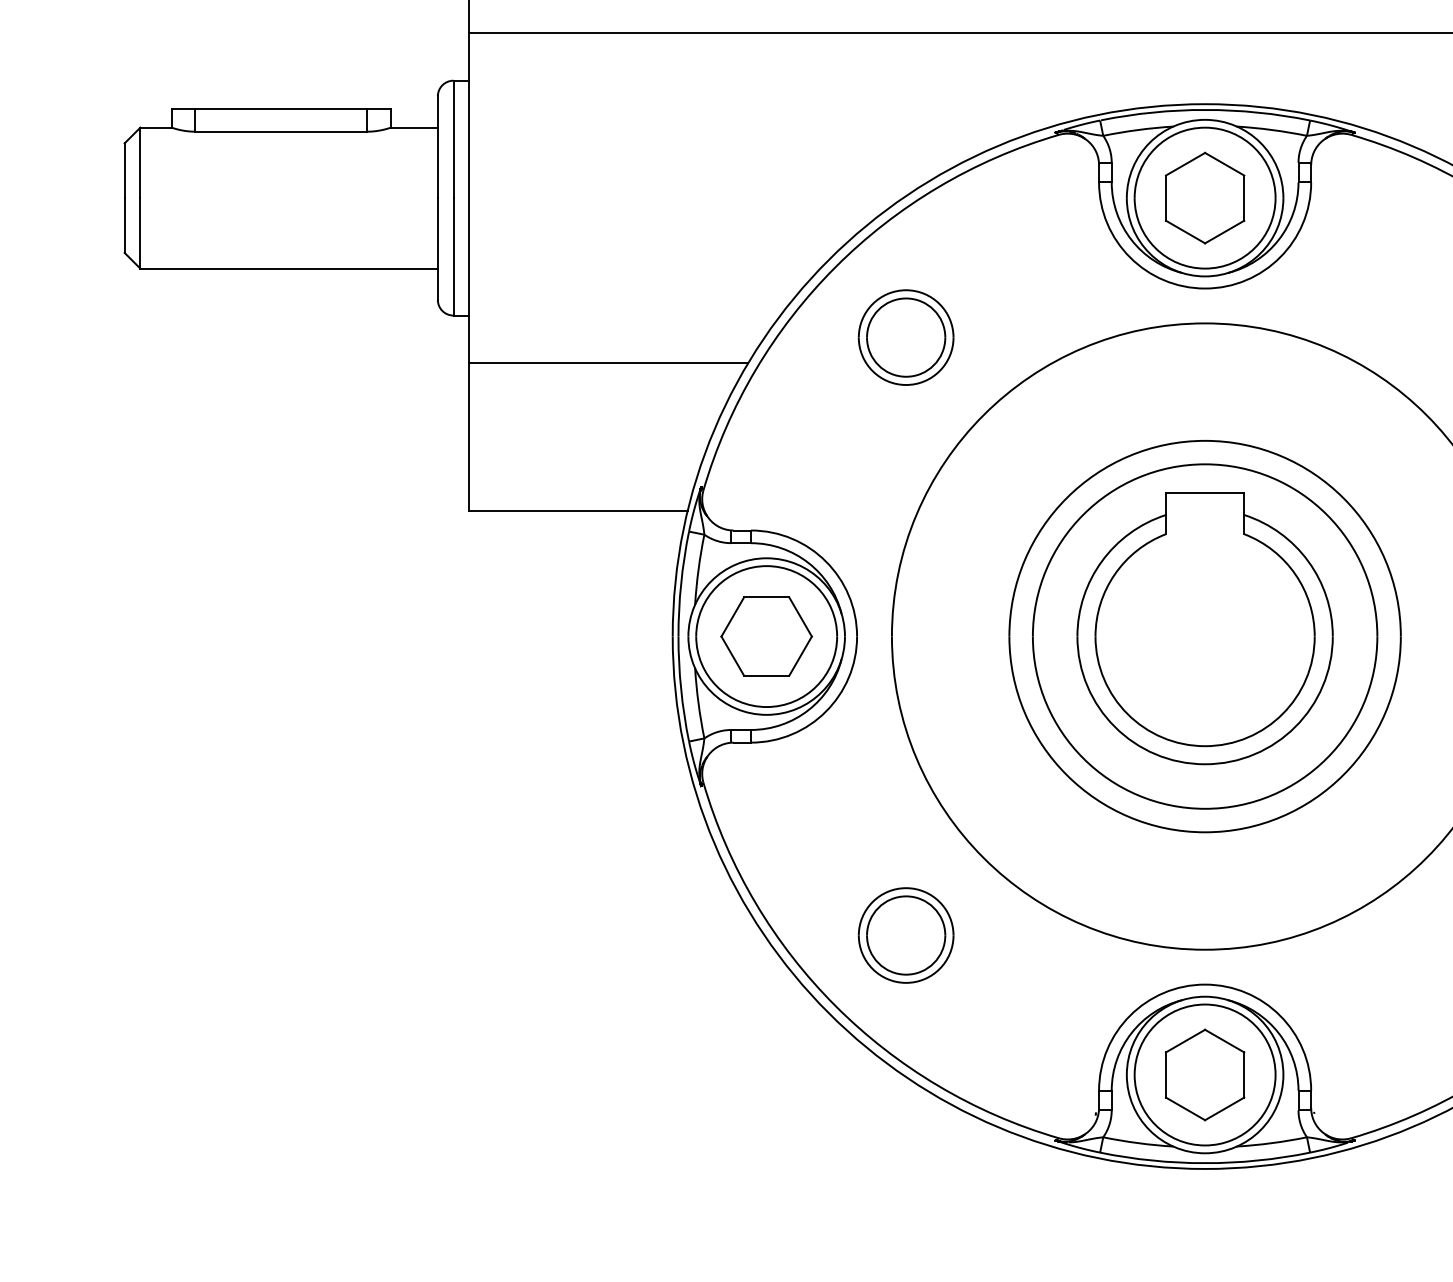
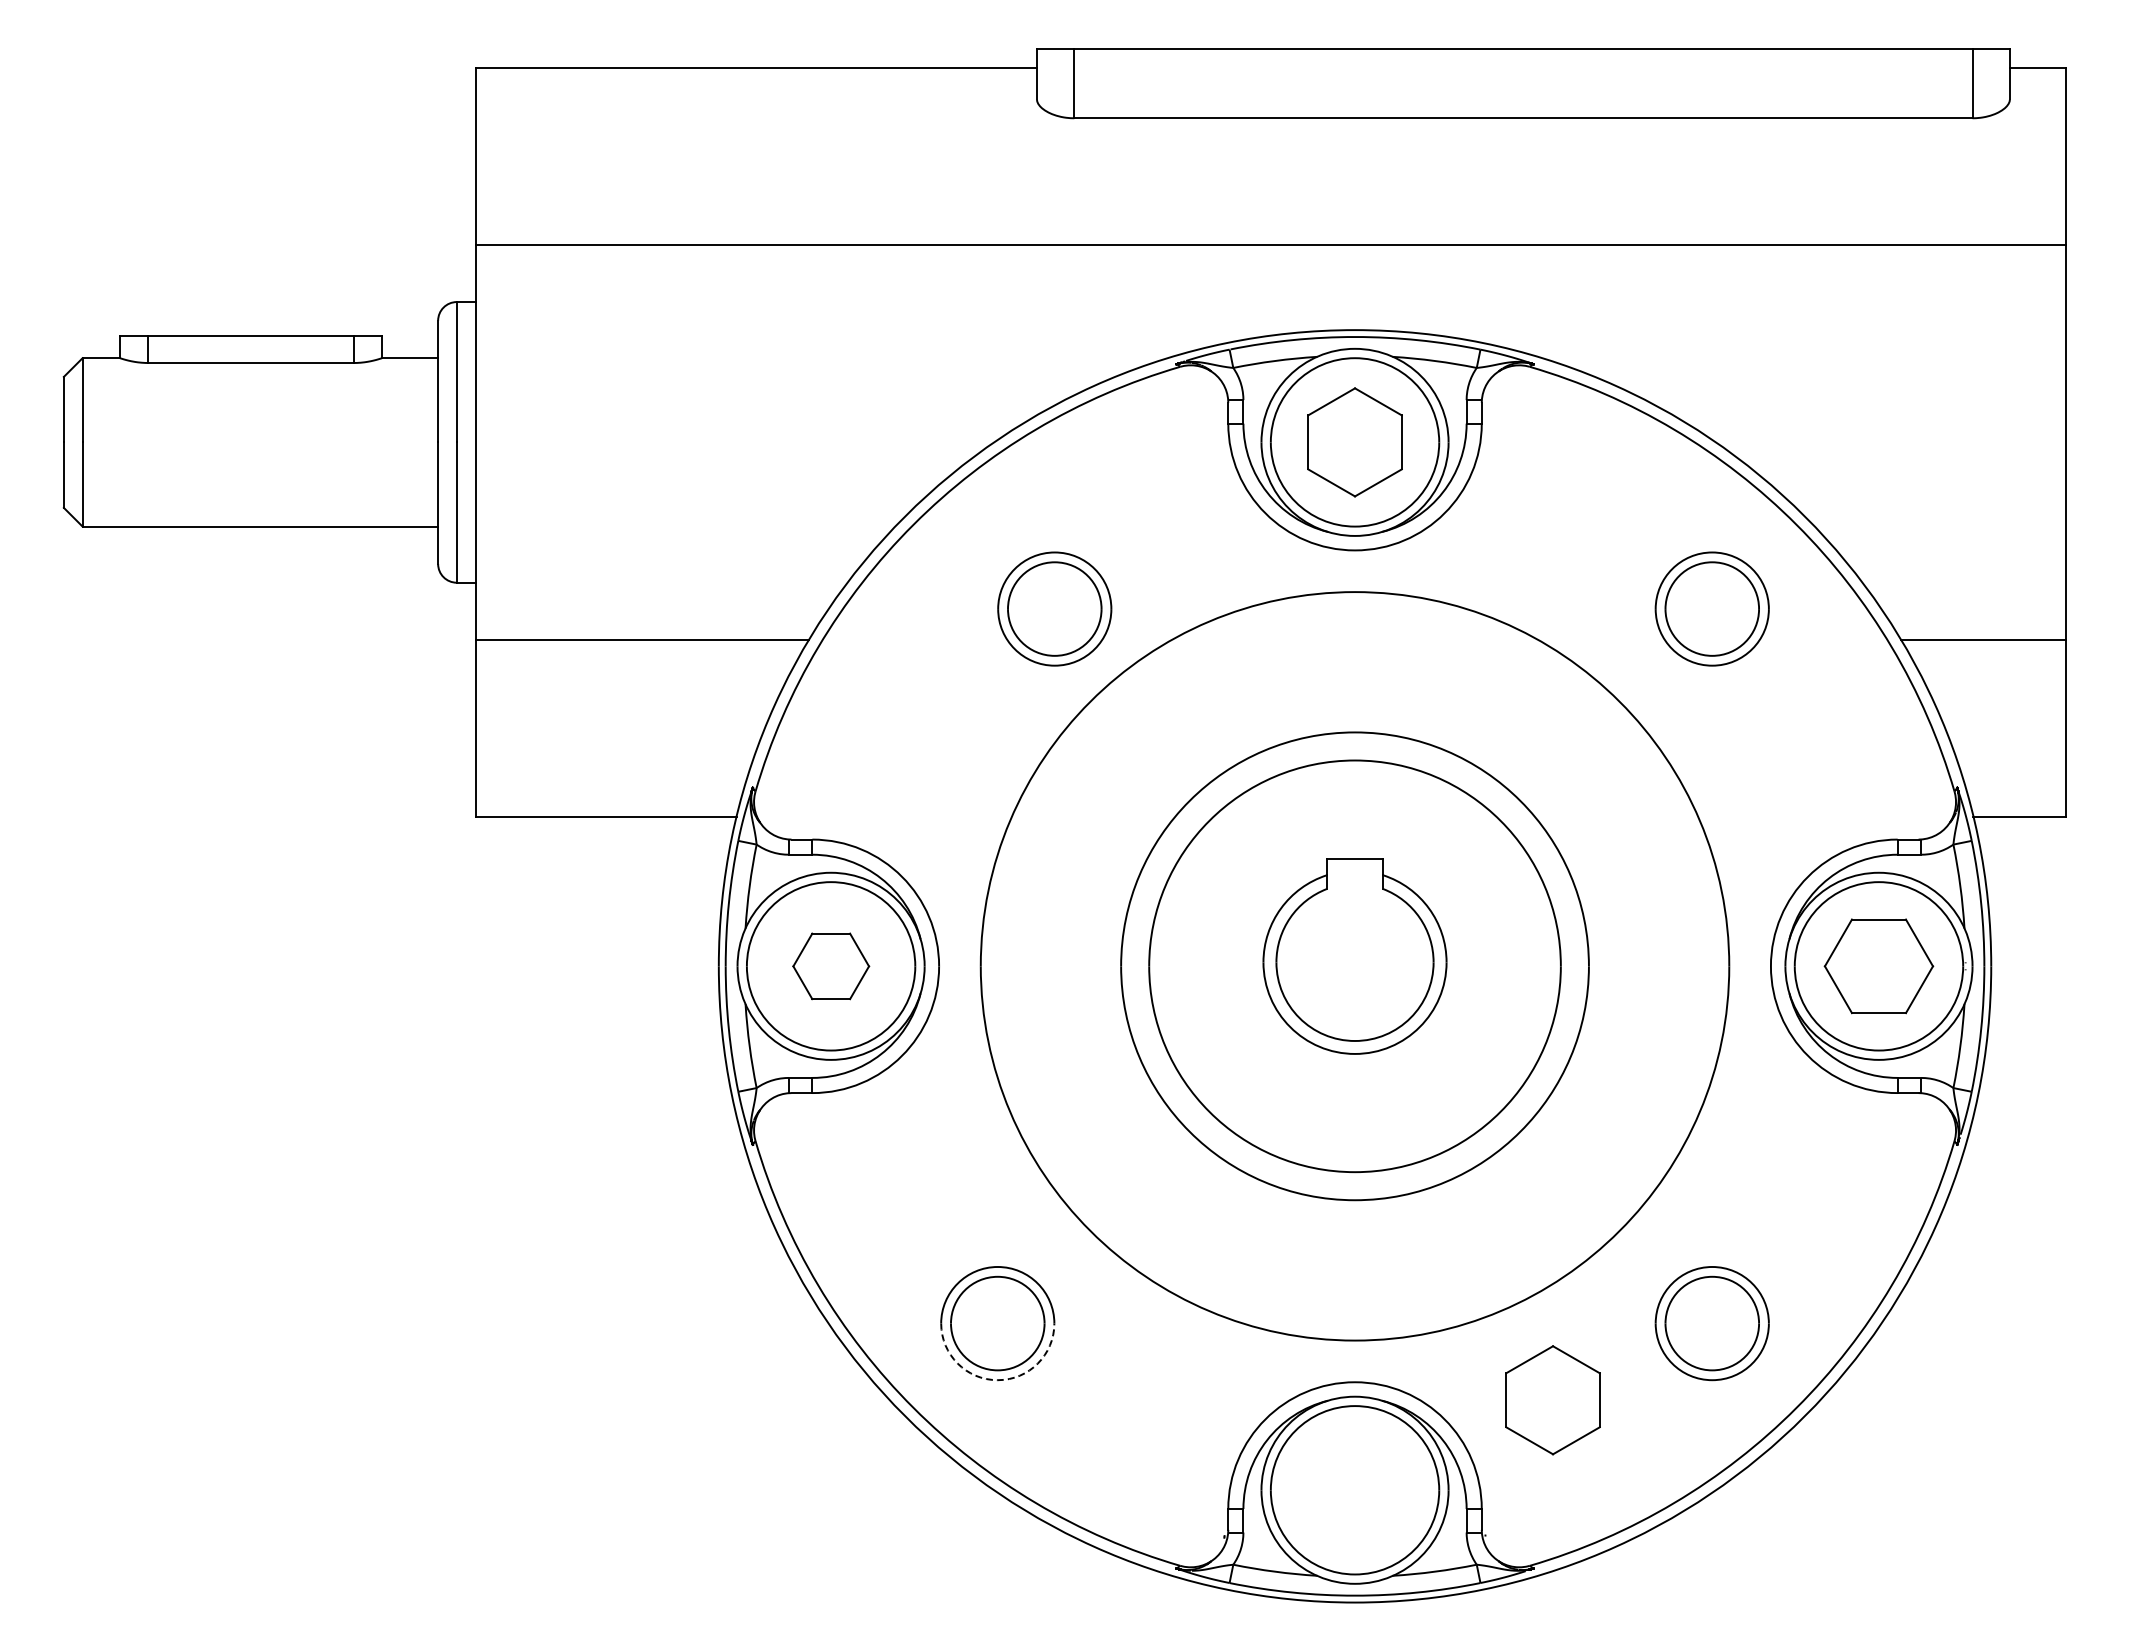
part: (905, 337) -> (1054, 608), moved
part: (1204, 628) -> (1354, 956), size x0.6
part: (767, 636) -> (831, 966), size x0.7
arc: (905, 983) -> (997, 1380), solid -> dashed
part: (1204, 1075) -> (1552, 1400), moved

